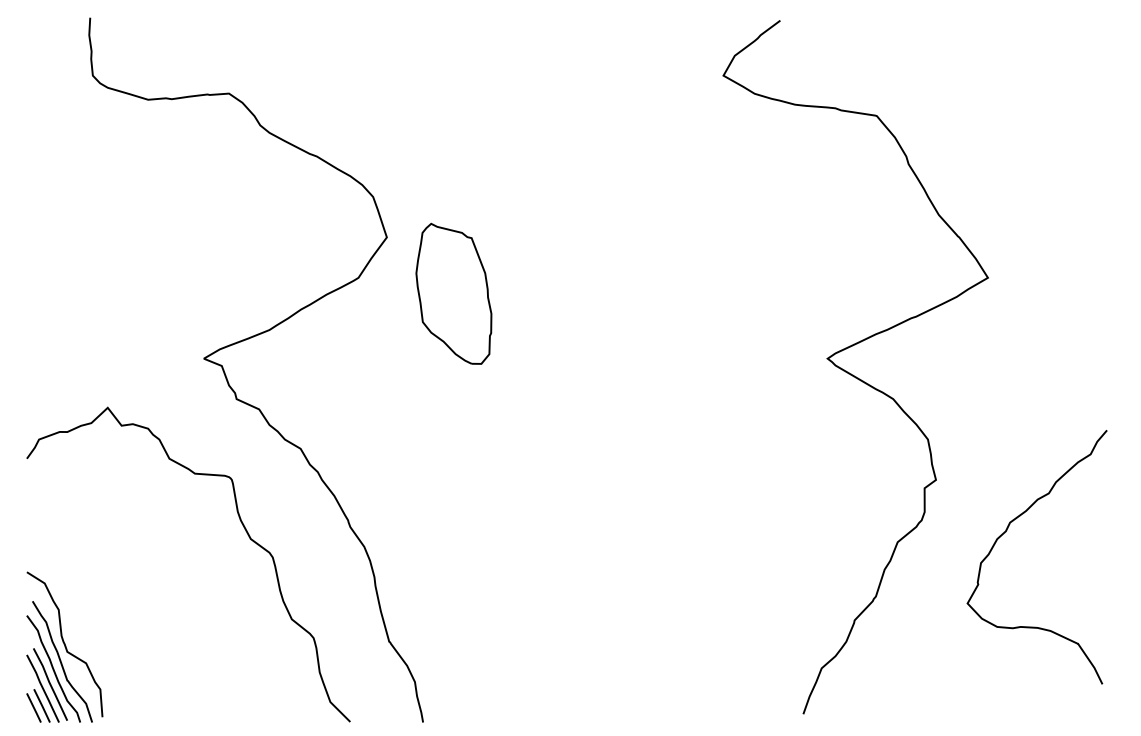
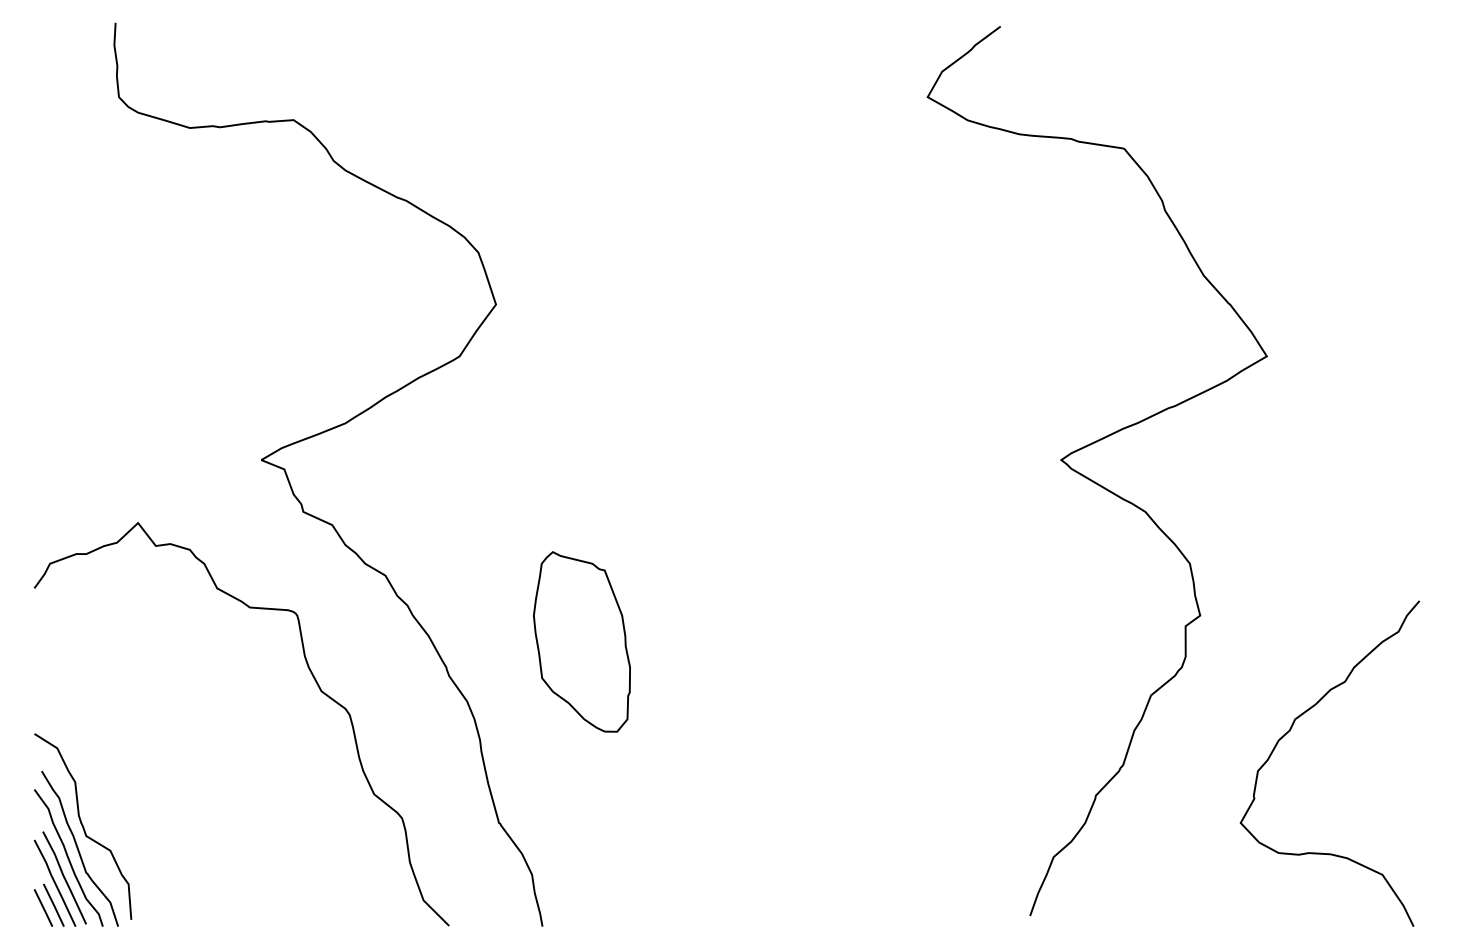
part: (453, 293) -> (581, 641), moved
curve: (1006, 532) -> (1290, 731), moved

